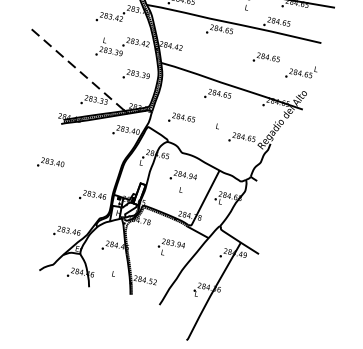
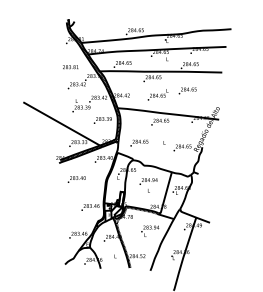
line: (76, 67) -> (61, 123), dashed -> solid
text: (300, 71) -> (157, 94), moved
text: (50, 163) -> (76, 179), moved

